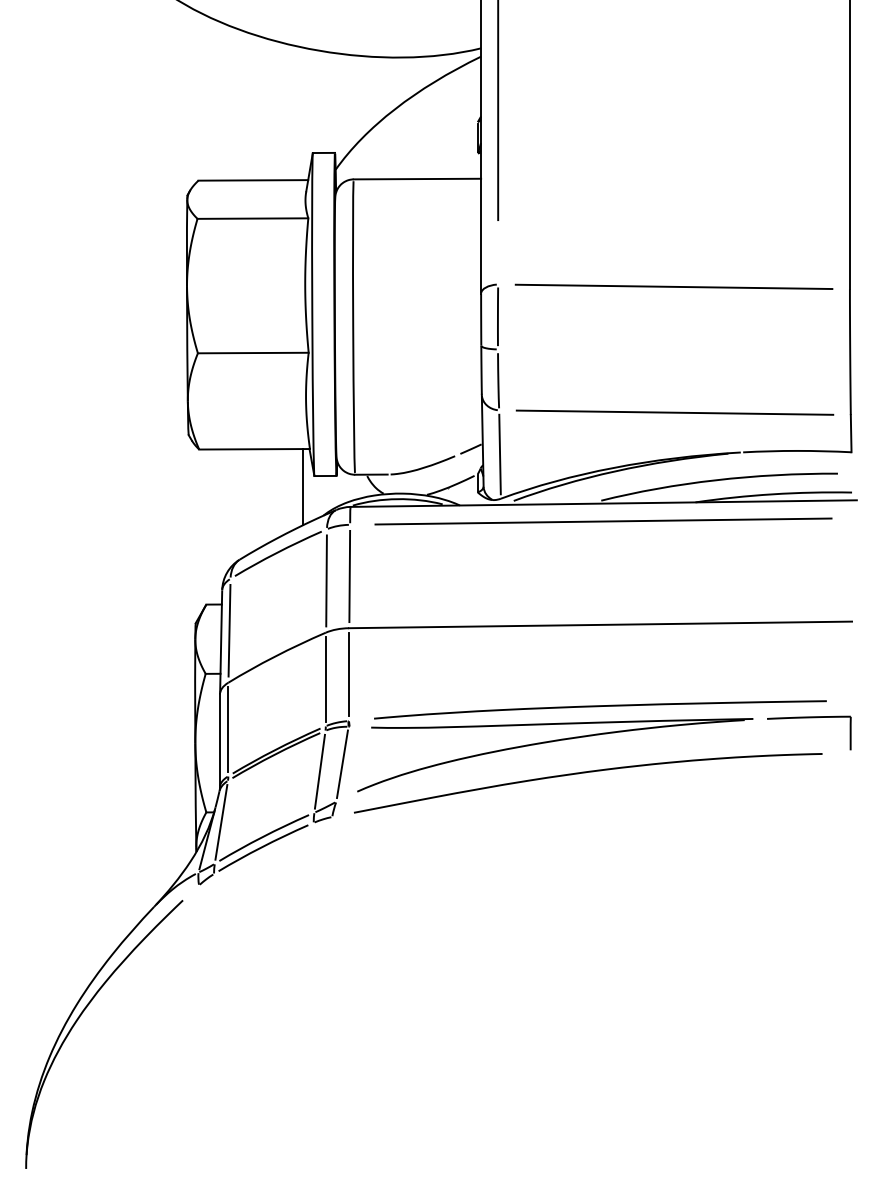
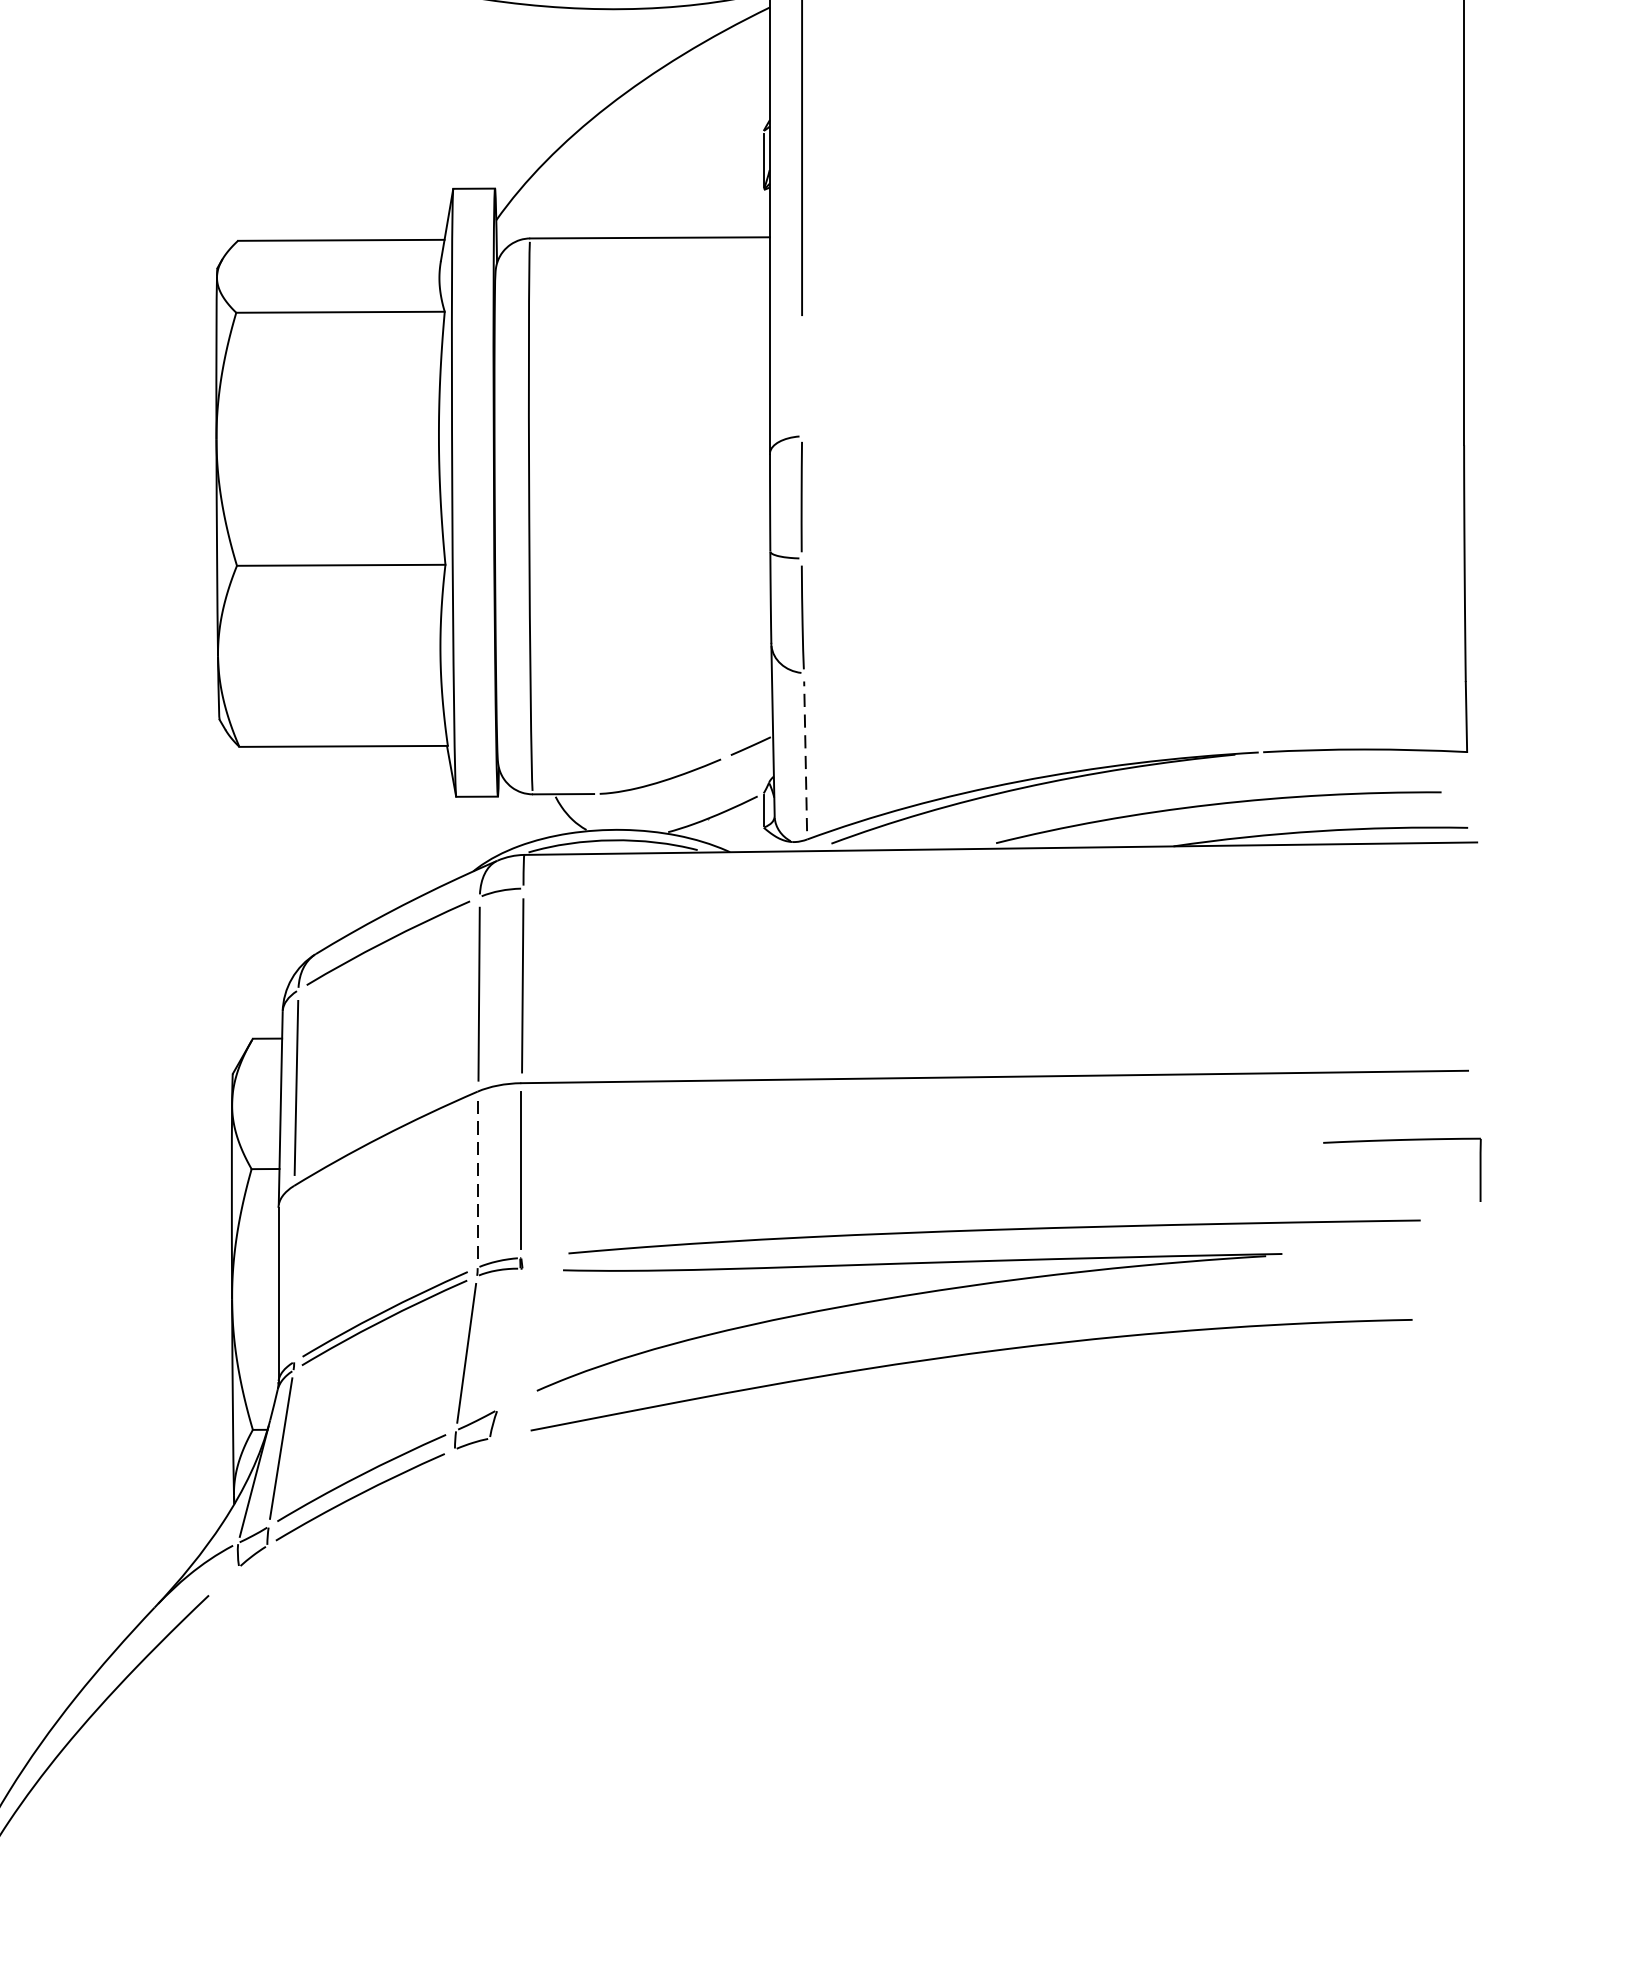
line: (673, 286) -> (1132, 440), removed
line: (674, 412) -> (1133, 677), removed
line: (500, 454) -> (806, 756), solid -> dashed
line: (303, 487) -> (435, 818), removed
line: (603, 521) -> (1000, 882), removed
line: (325, 678) -> (477, 1177), solid -> dashed
part: (809, 718) -> (1403, 1142), moved
line: (228, 729) -> (294, 1273), removed
line: (342, 764) -> (509, 1339), removed

